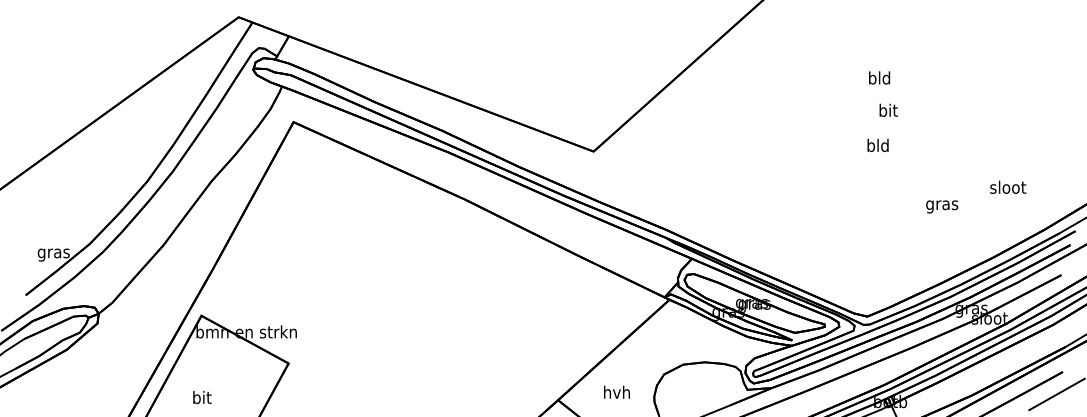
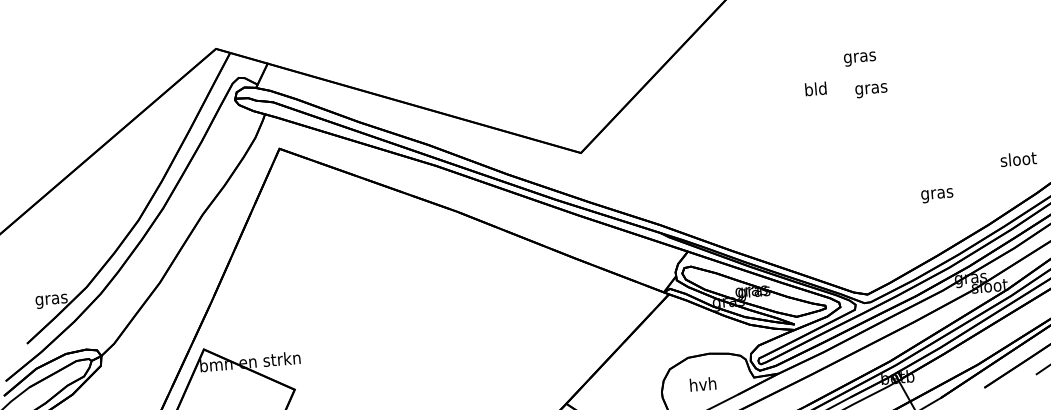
text: (879, 79) -> (859, 57), bld -> gras
text: (888, 111) -> (871, 88), bit -> gras
text: (877, 144) -> (815, 88), moved
text: (1008, 186) -> (1018, 158), moved
text: (942, 206) -> (937, 195), moved
text: (616, 391) -> (702, 383), moved

